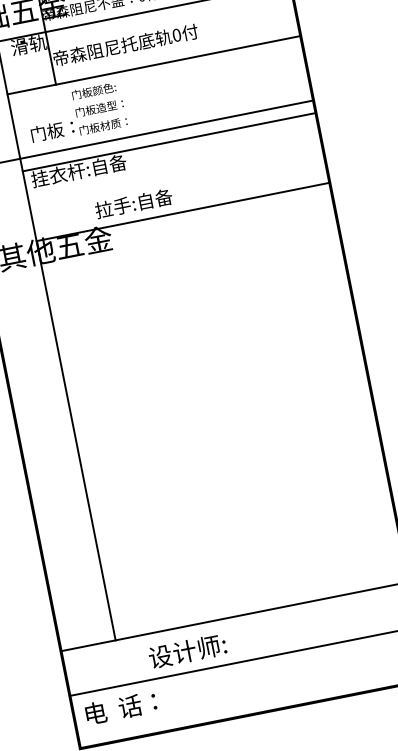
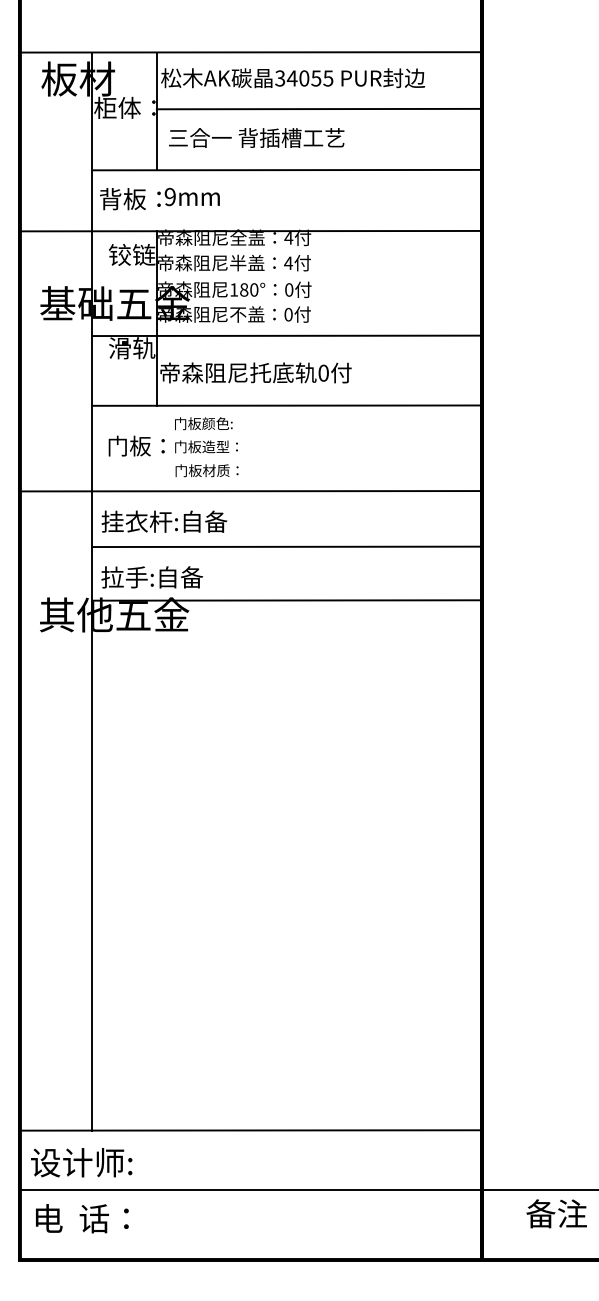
text: (52, 130) -> (136, 445), moved
line: (168, 142) -> (286, 546), moved
text: (134, 203) -> (152, 577), moved
text: (187, 651) -> (81, 1162), moved

